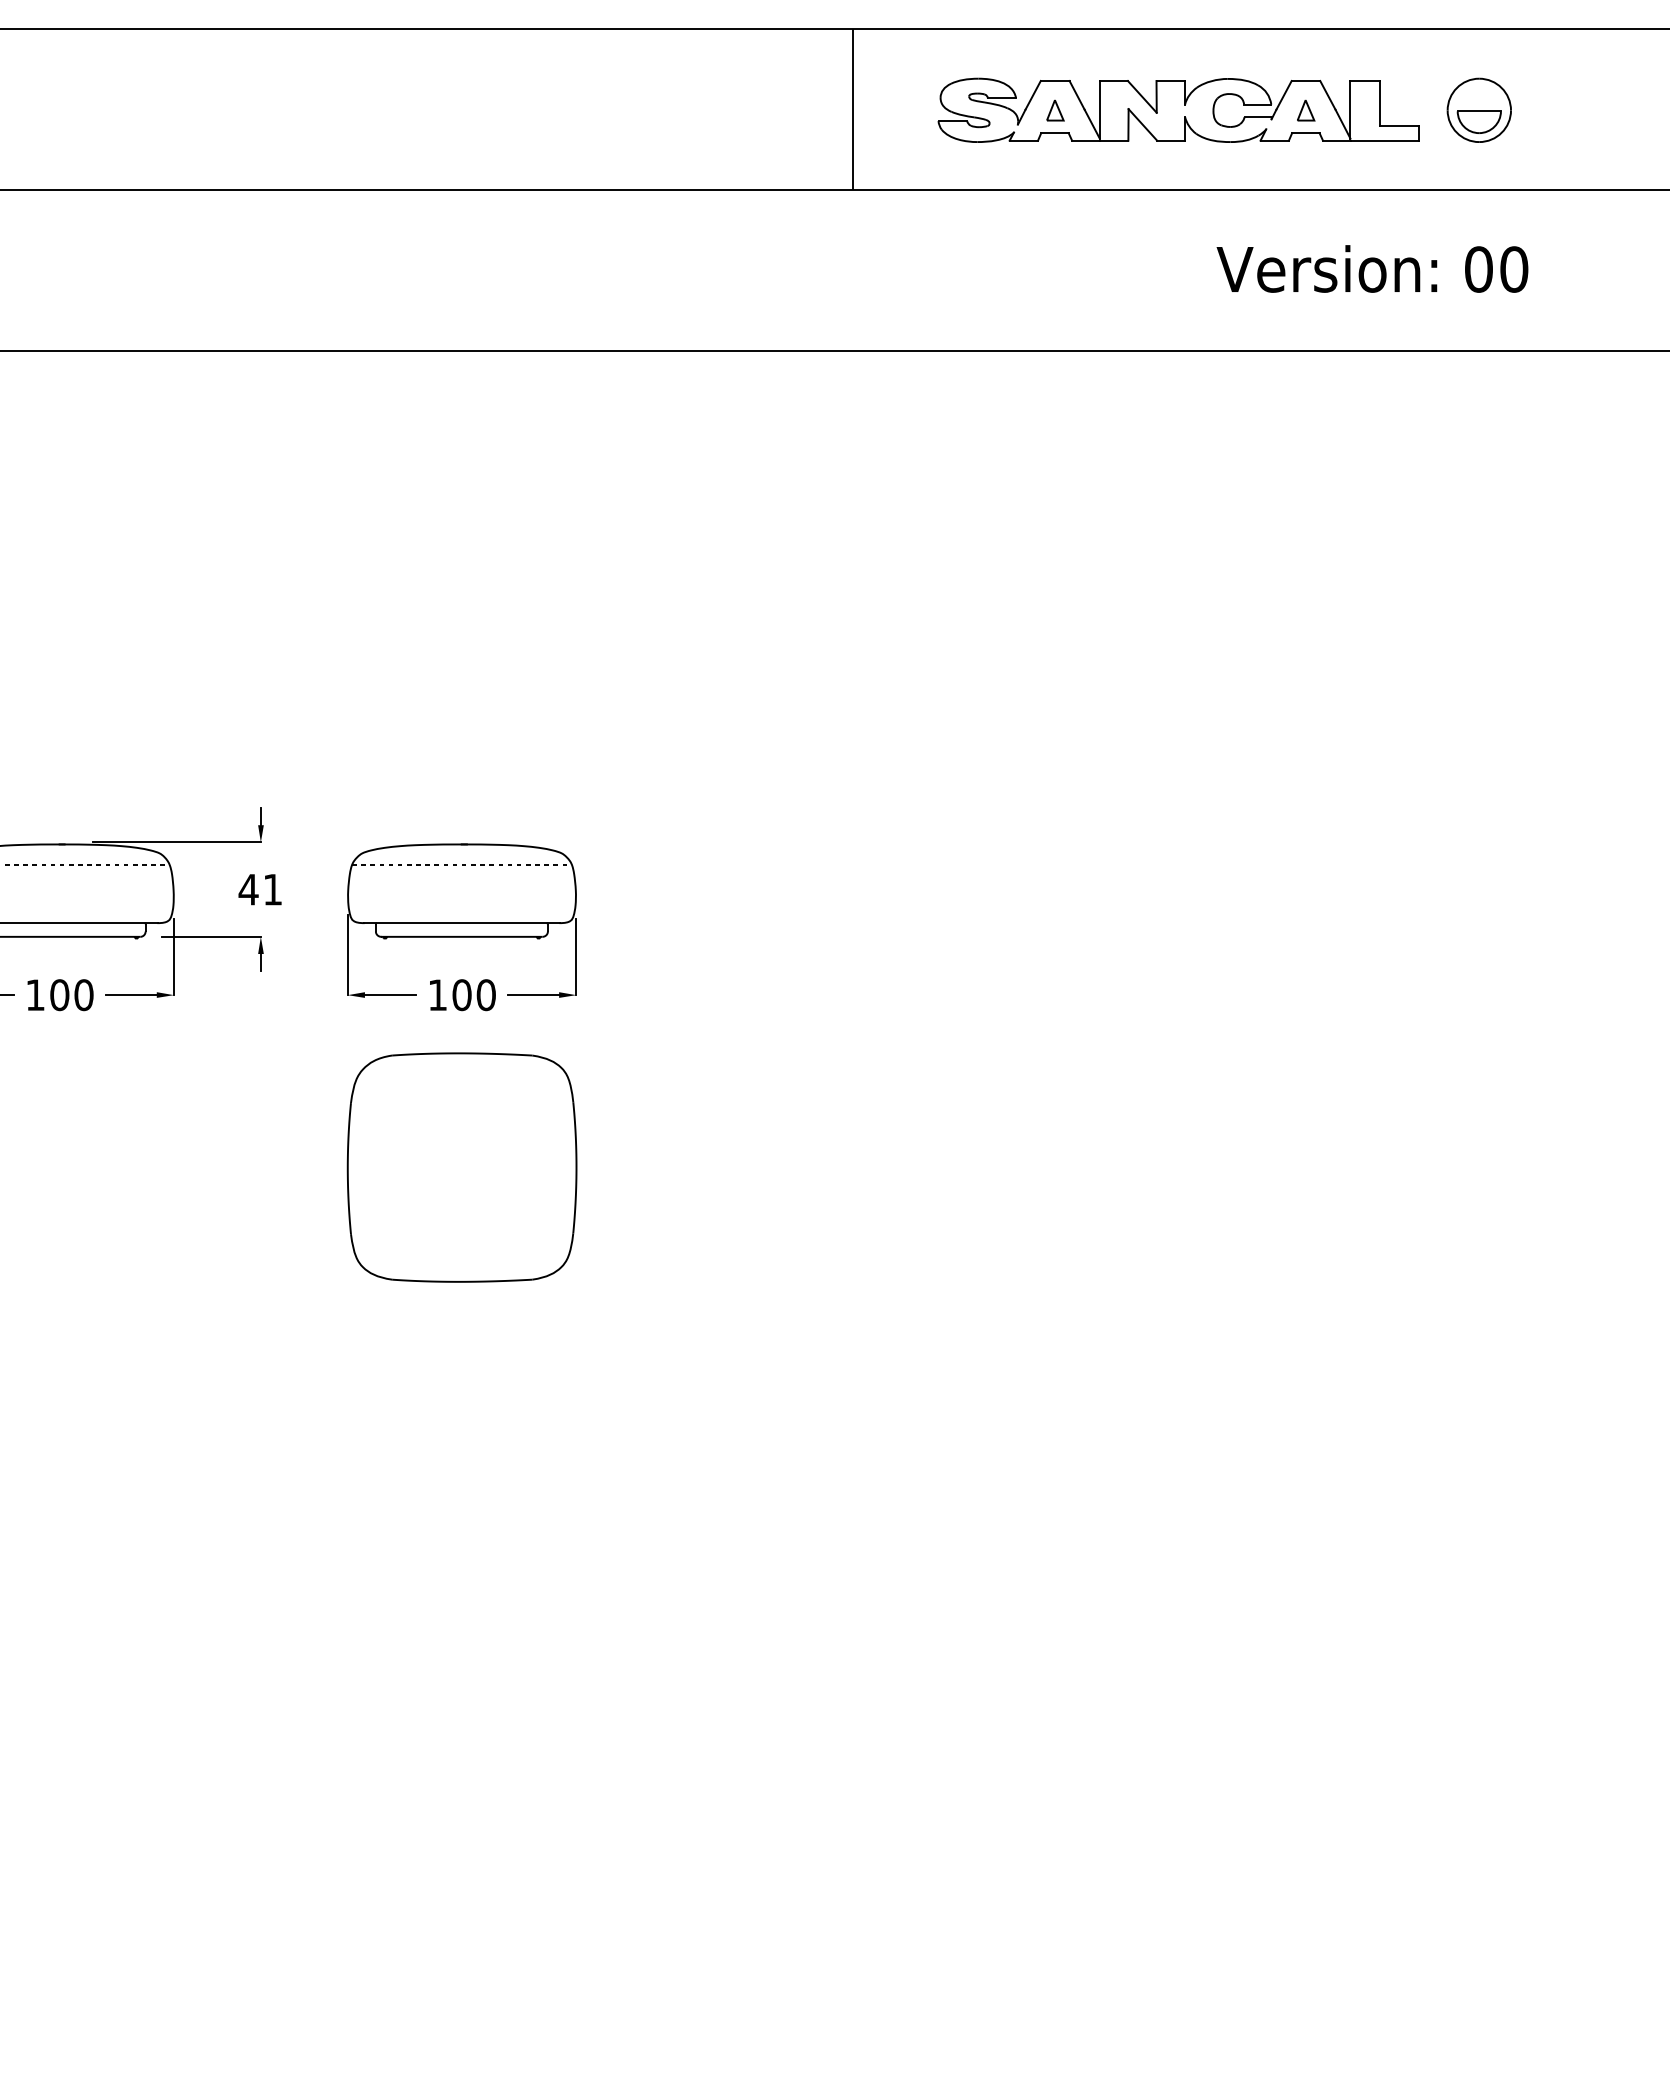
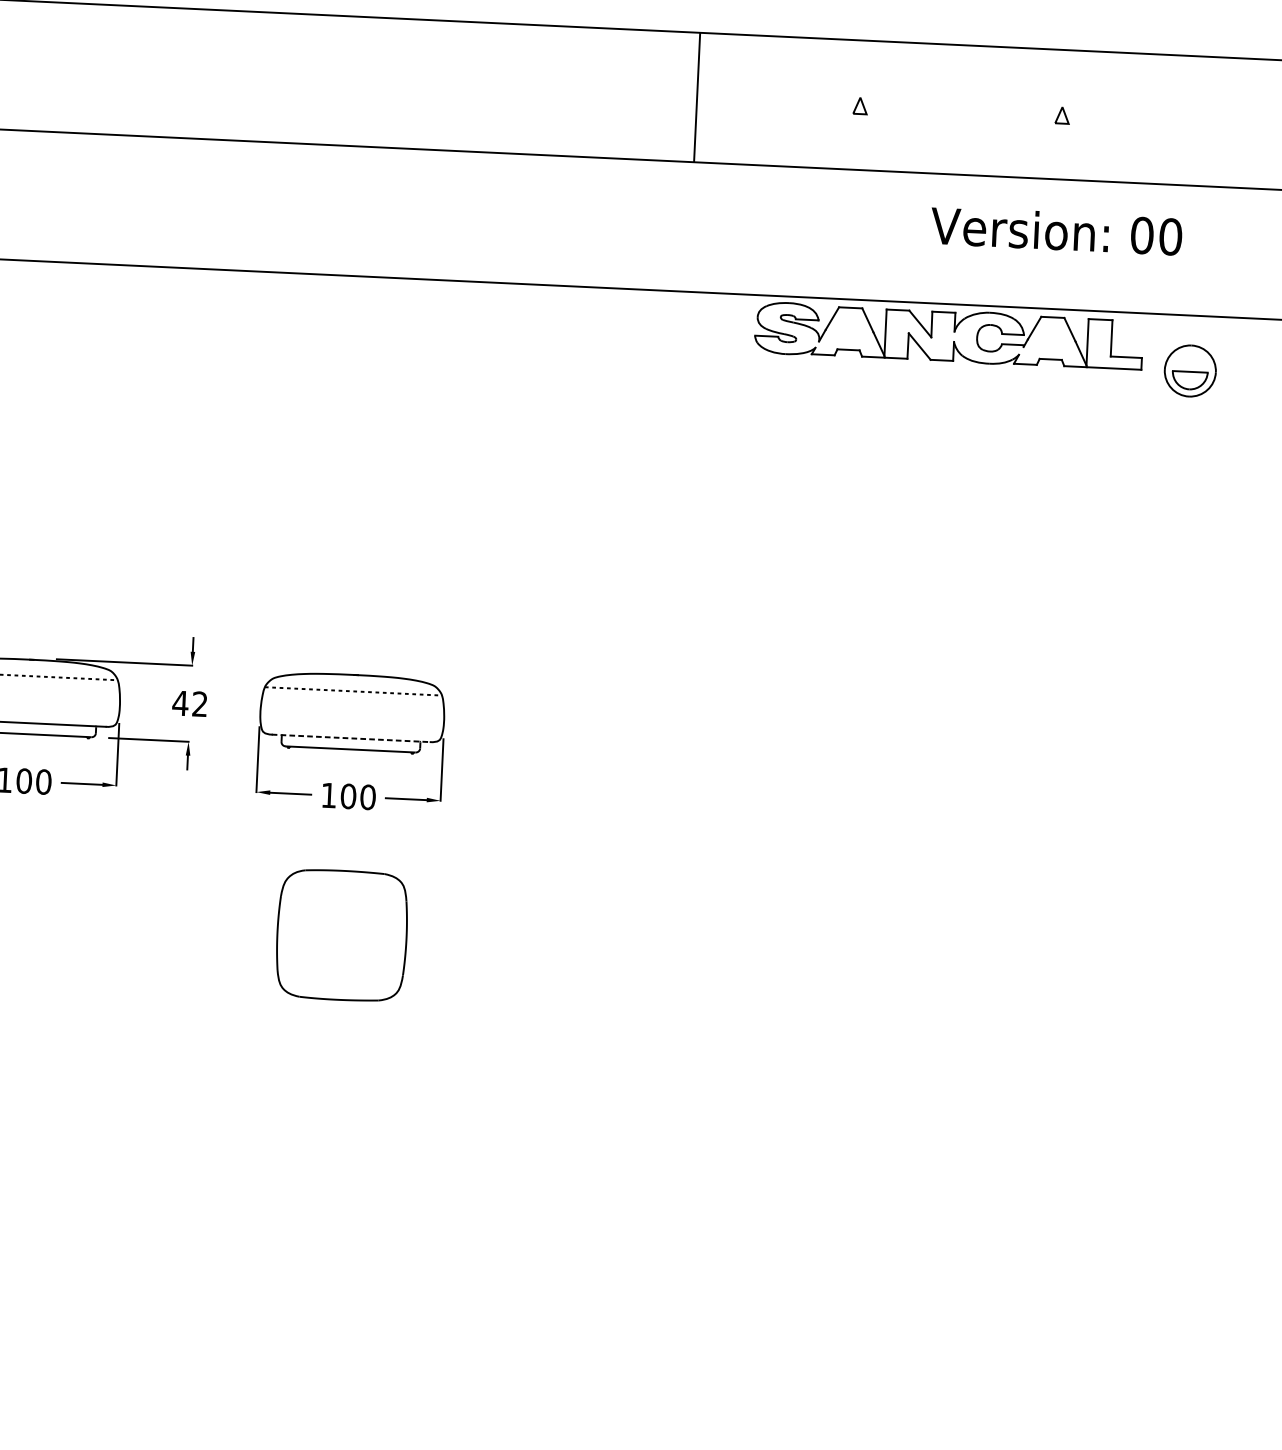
part: (1178, 109) -> (949, 335), moved
part: (1478, 109) -> (1189, 370), moved
text: (1372, 268) -> (1056, 230), moved
text: (272, 889) -> (199, 704), 41 -> 42
line: (462, 923) -> (351, 738), solid -> dashed
part: (461, 1167) -> (341, 935), size x0.7

